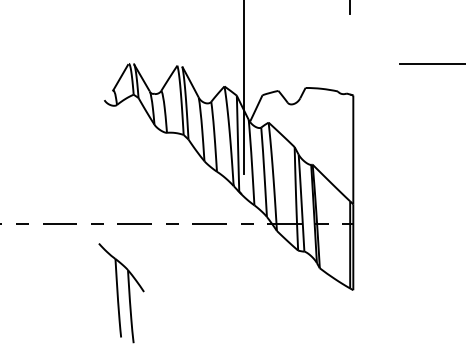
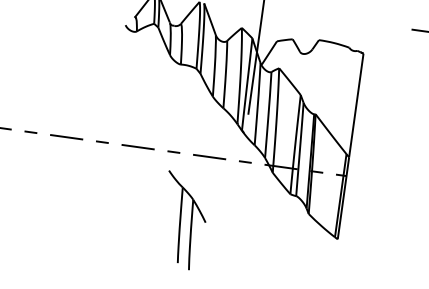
part: (121, 293) -> (183, 221), moved

